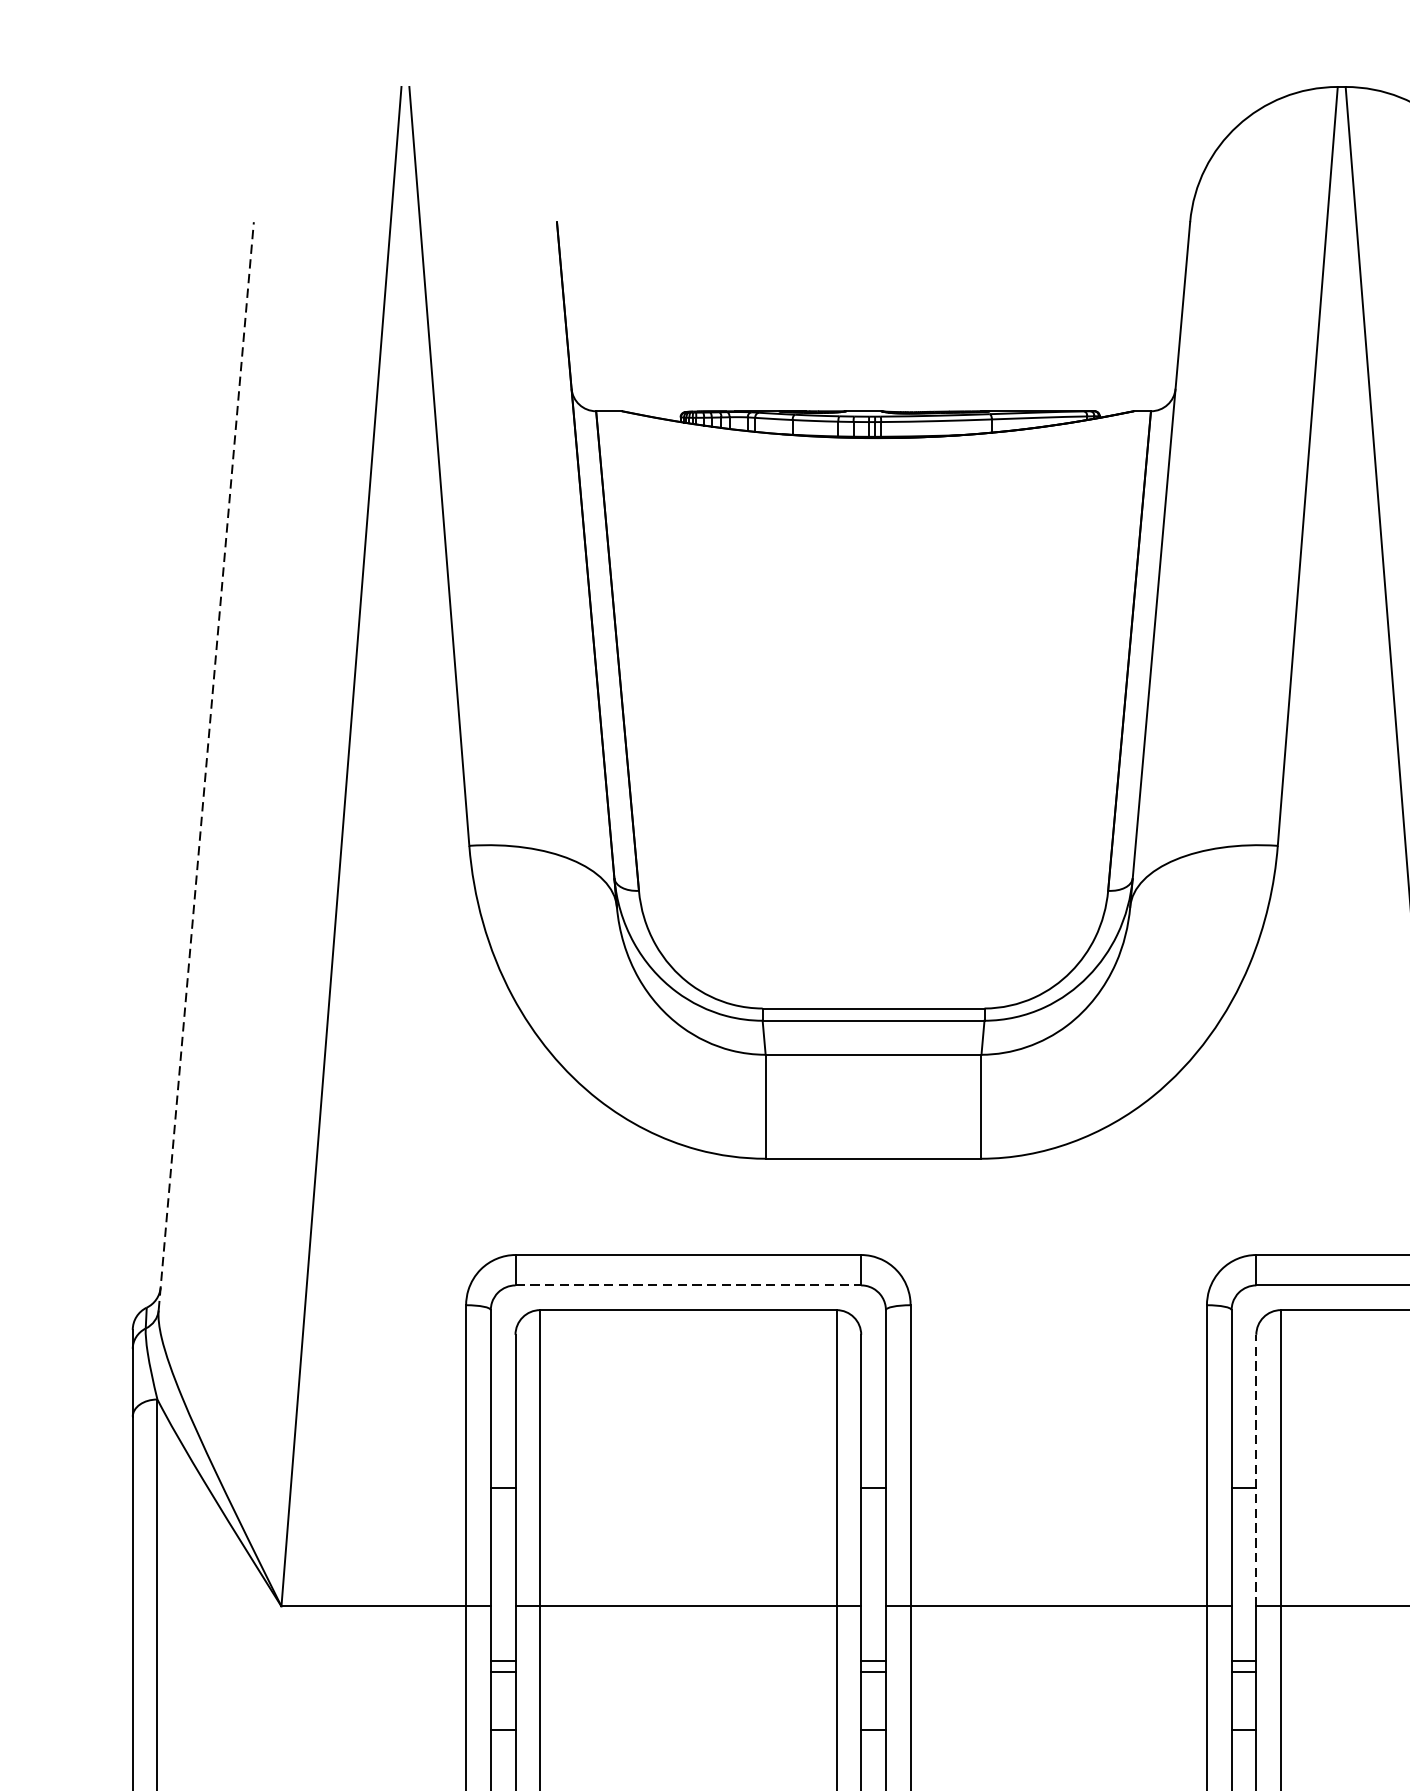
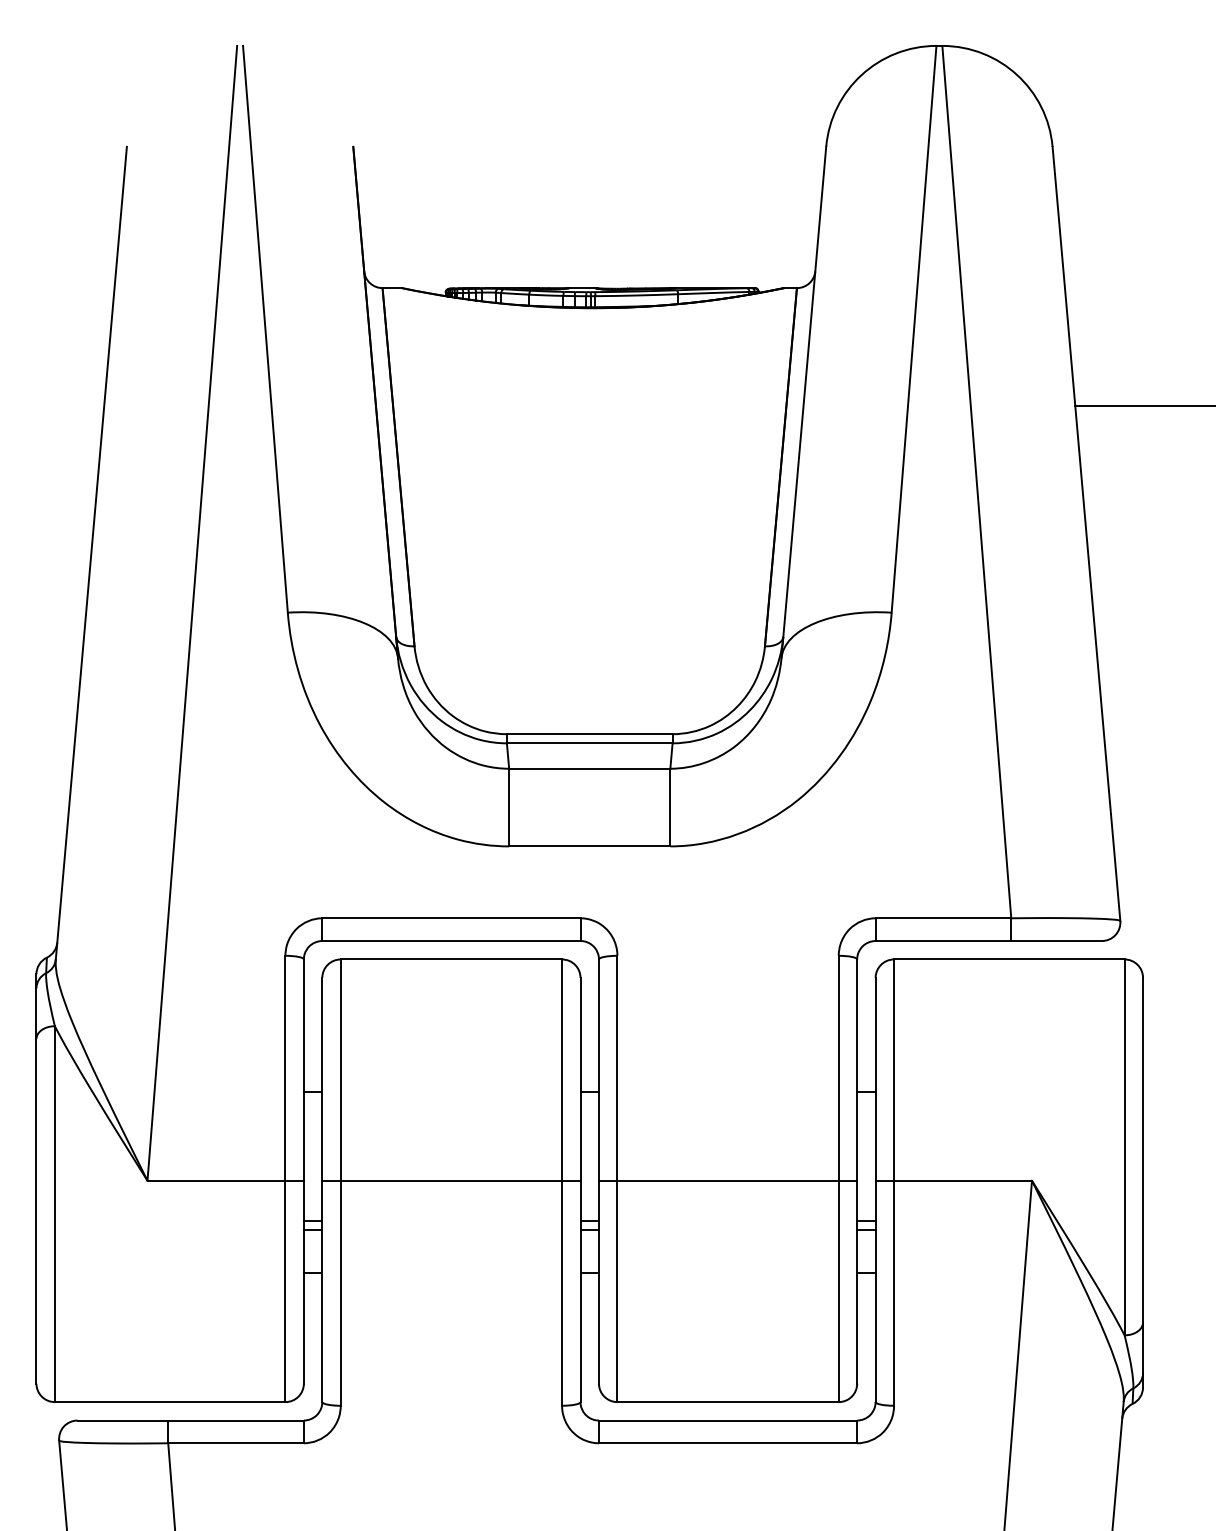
line: (206, 766) -> (91, 553), dashed -> solid
line: (688, 1286) -> (451, 941), dashed -> solid
line: (1256, 1469) -> (875, 1078), dashed -> solid

